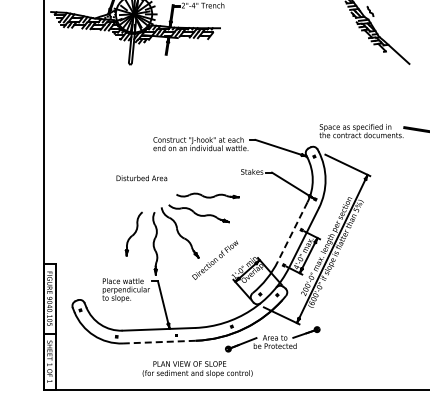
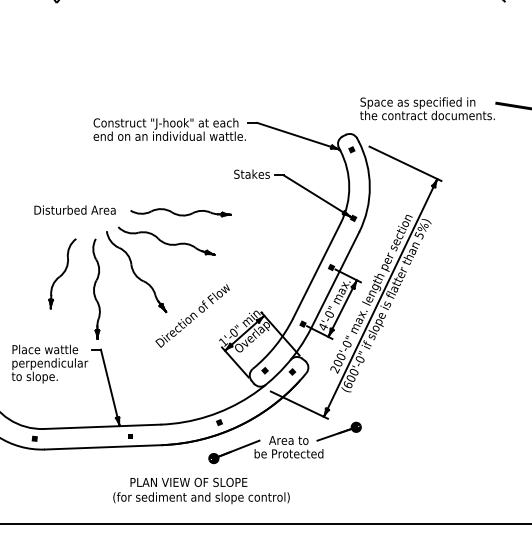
text: (141, 178) -> (74, 210), moved
line: (292, 232) -> (316, 271), dashed -> solid
line: (158, 342) -> (101, 447), dashed -> solid
text: (197, 369) -> (201, 491), moved

